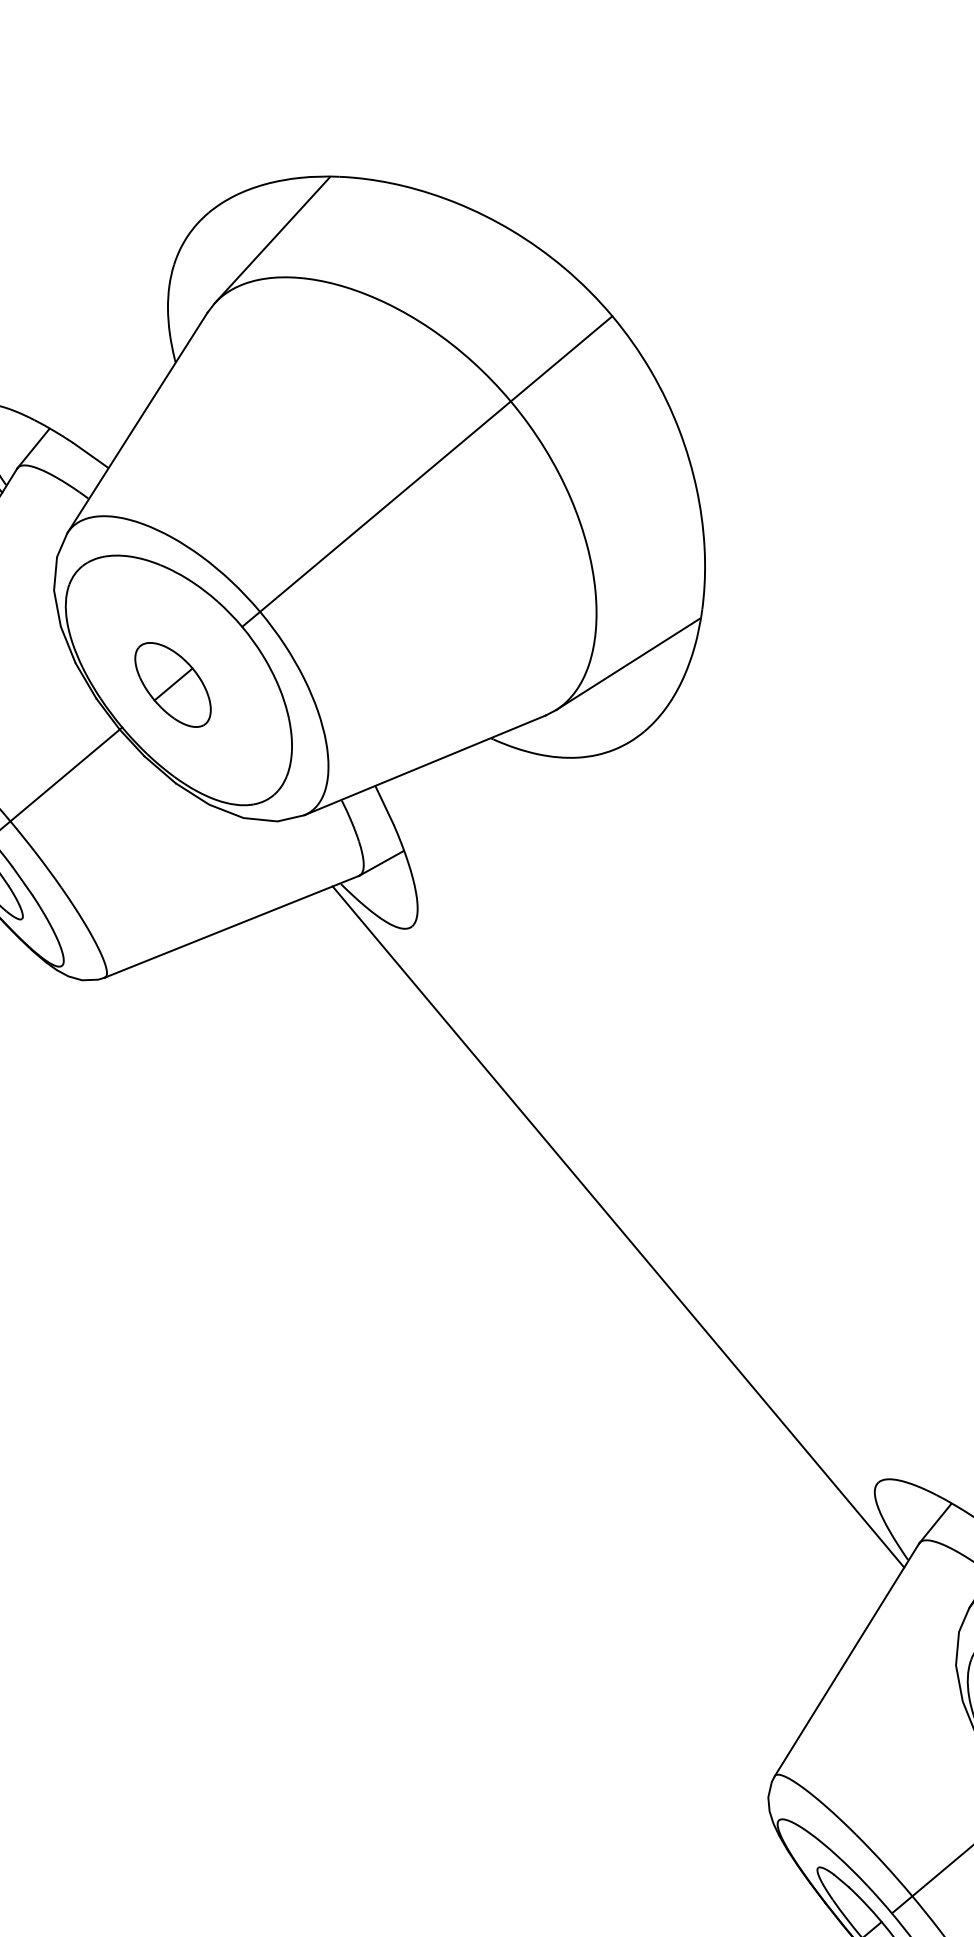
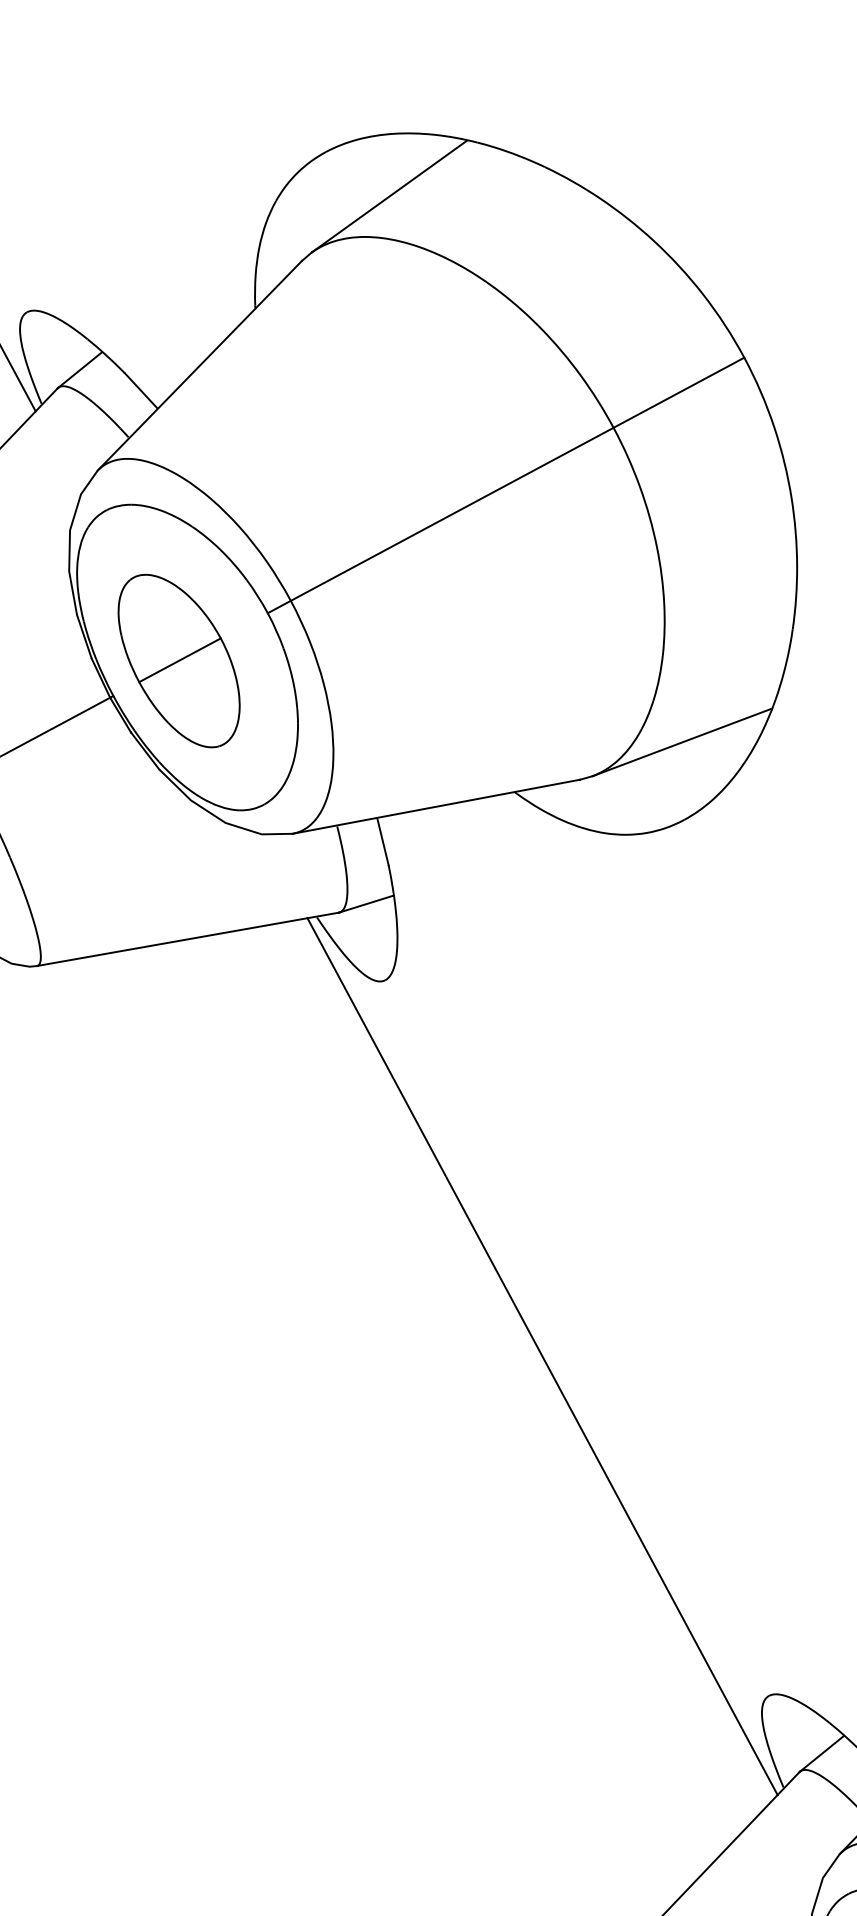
part: (172, 684) -> (178, 660), size x1.67

